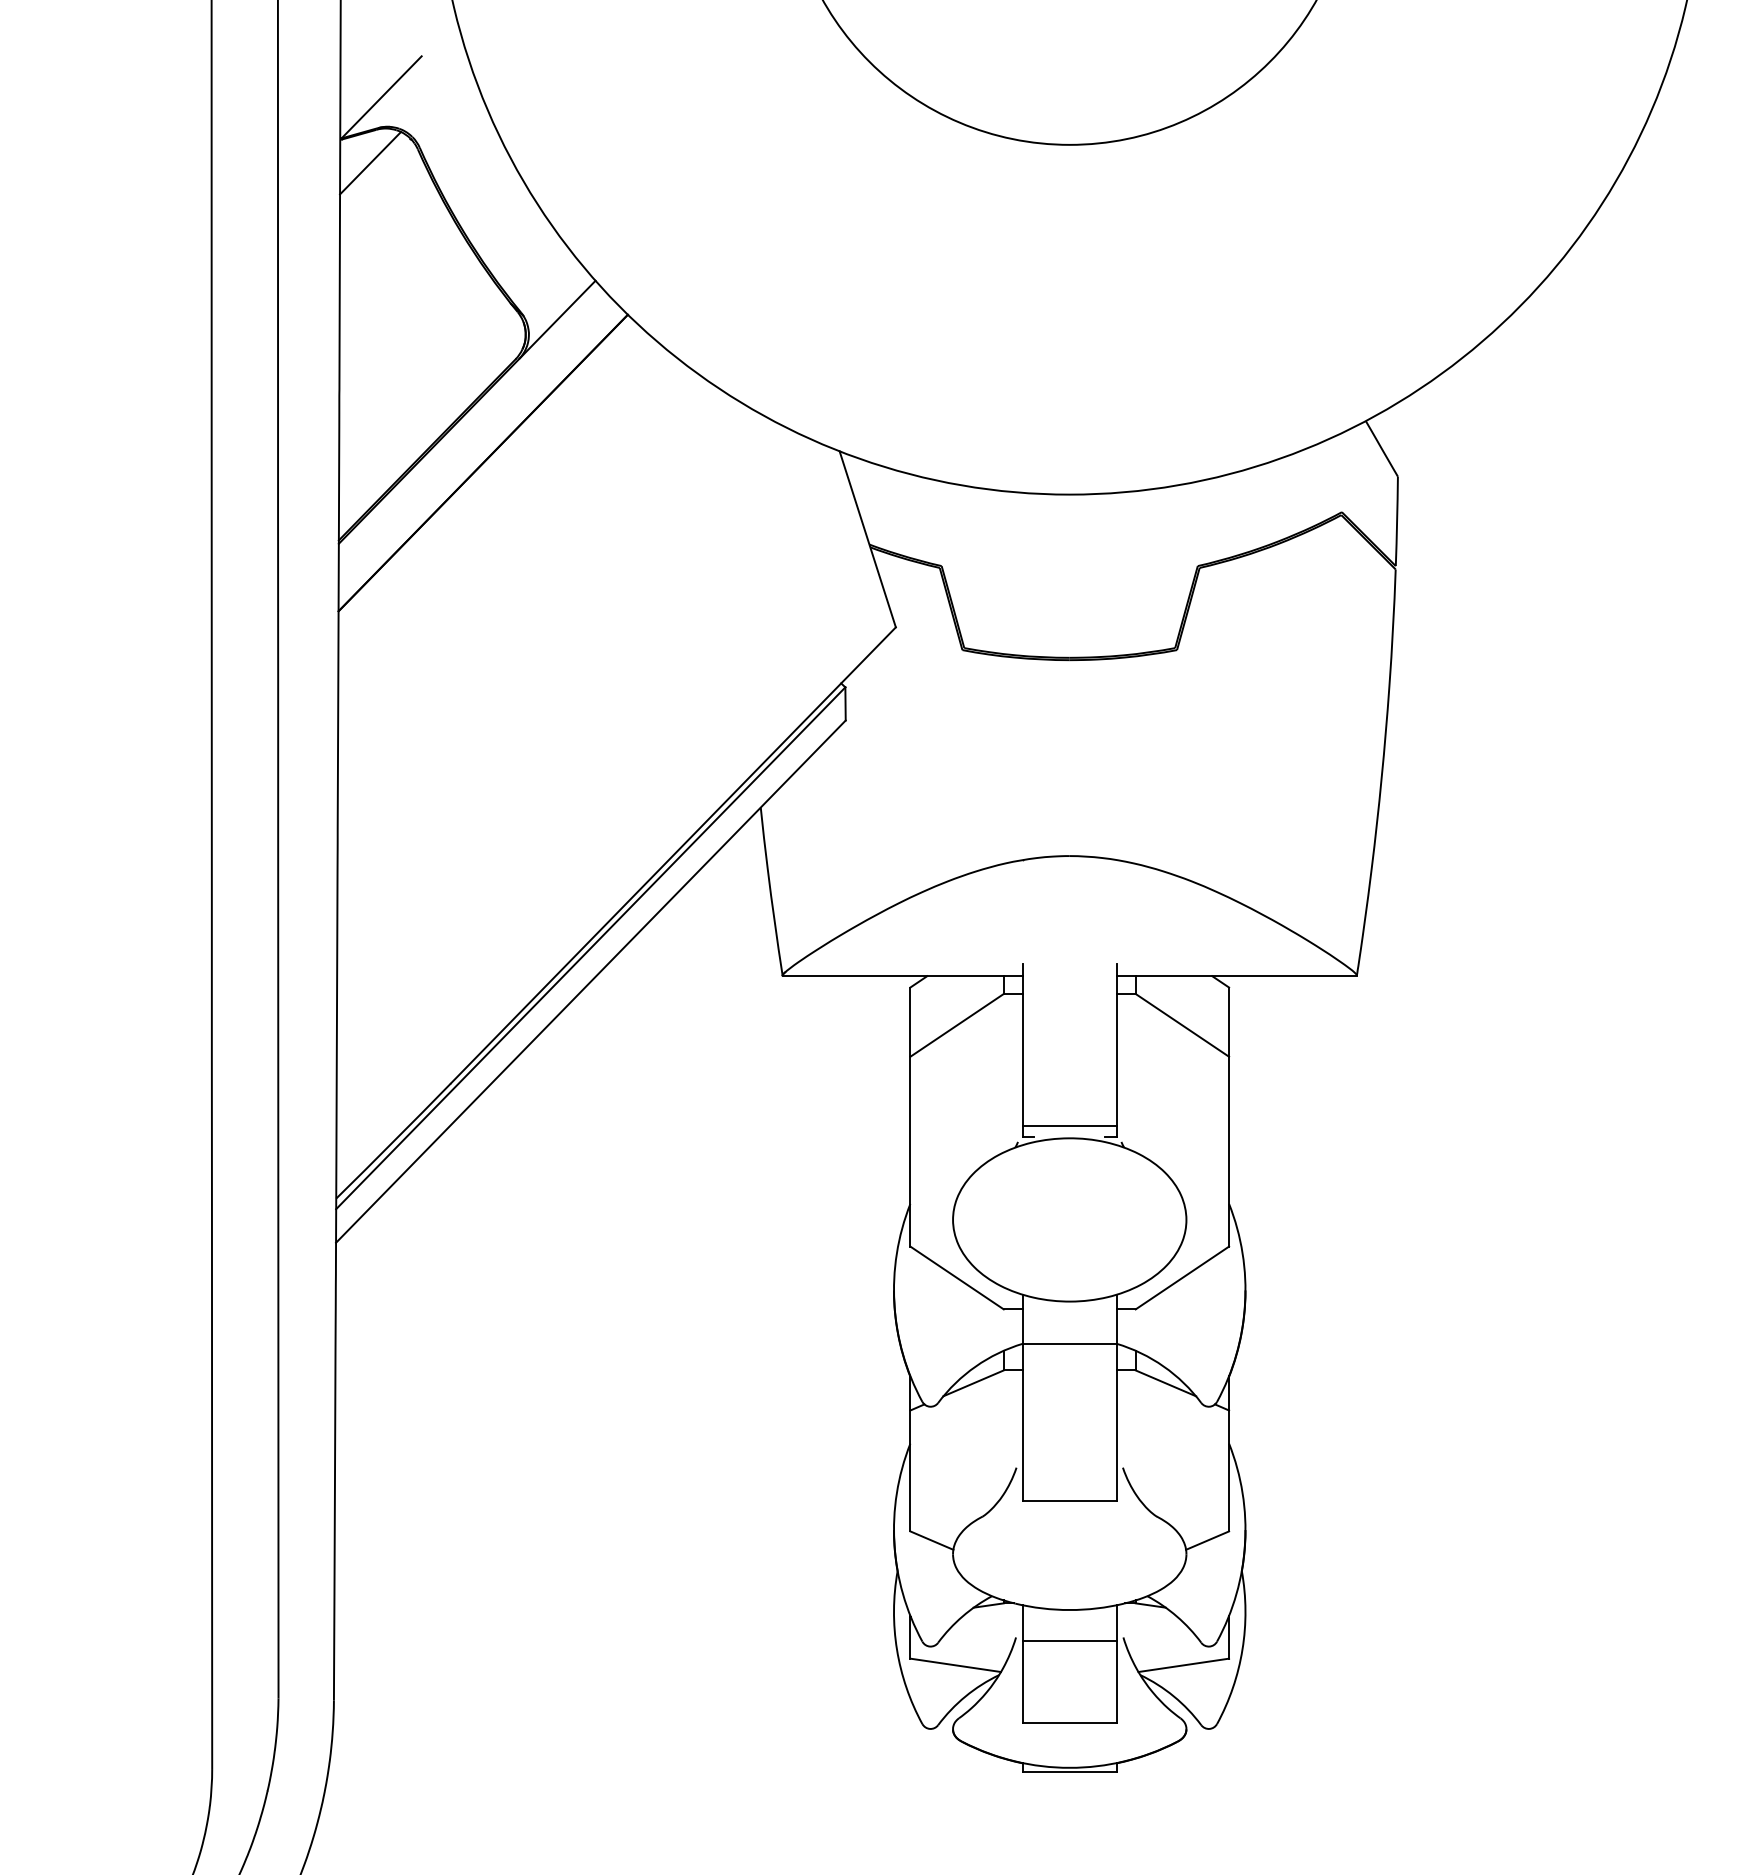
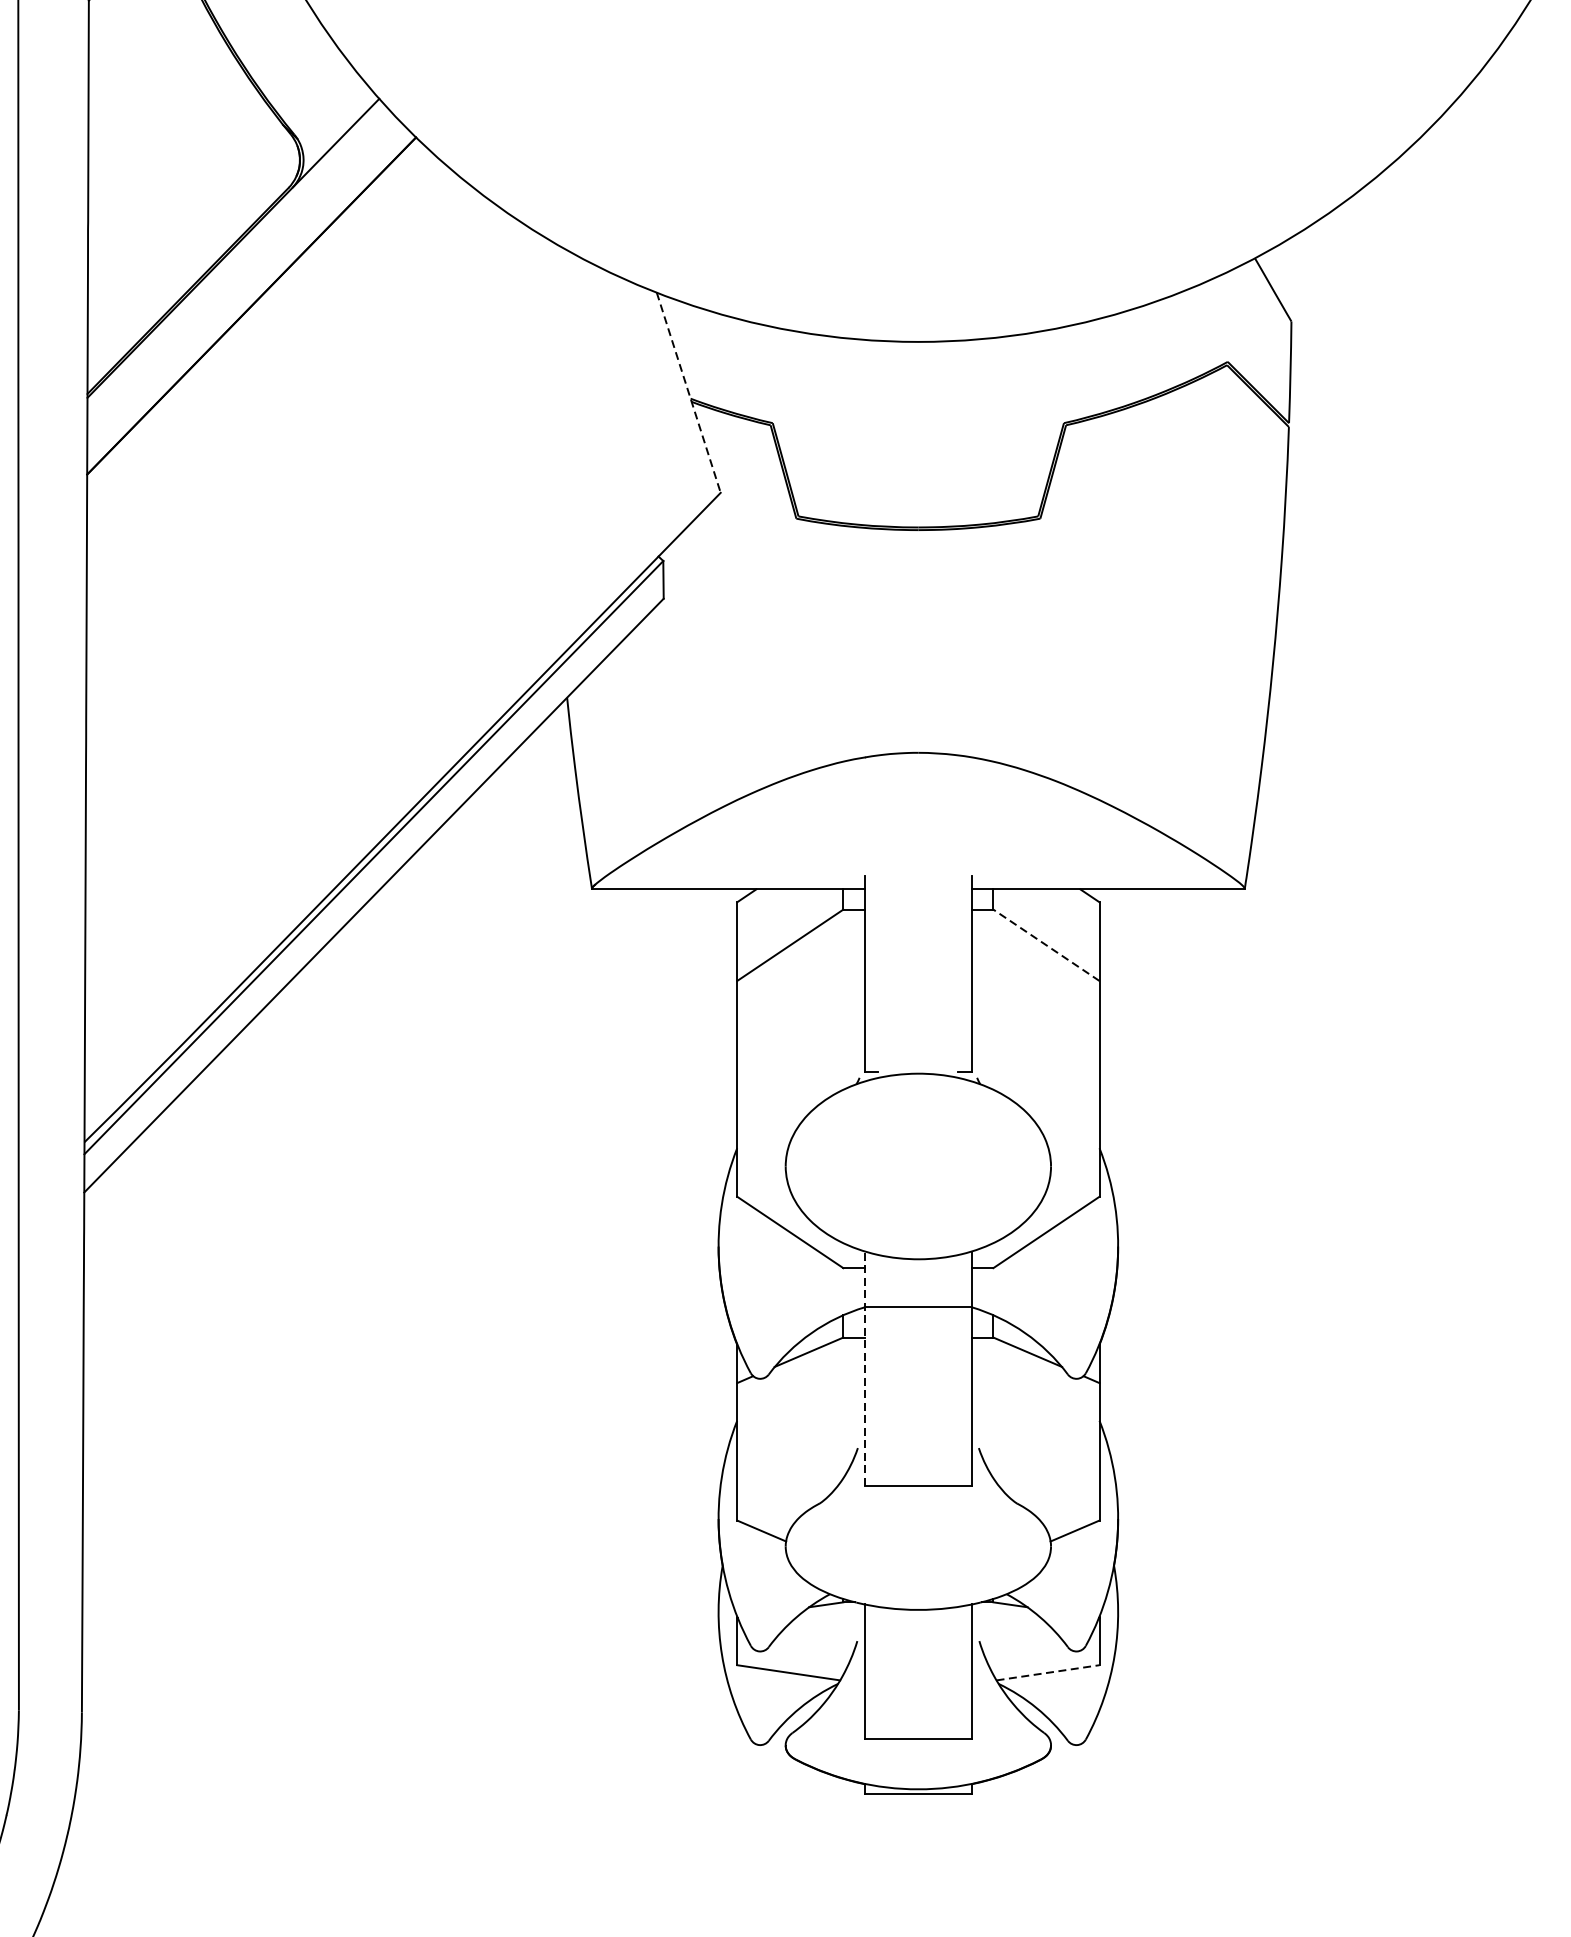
line: (867, 539) -> (688, 392), solid -> dashed
line: (1181, 1025) -> (1045, 945), solid -> dashed
line: (1069, 1125) -> (918, 1059), removed
line: (1022, 1397) -> (864, 1368), solid -> dashed
line: (1069, 1641) -> (918, 1645), removed
line: (1183, 1665) -> (1047, 1672), solid -> dashed

